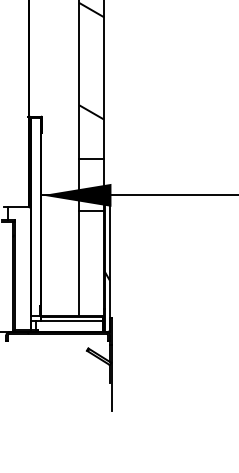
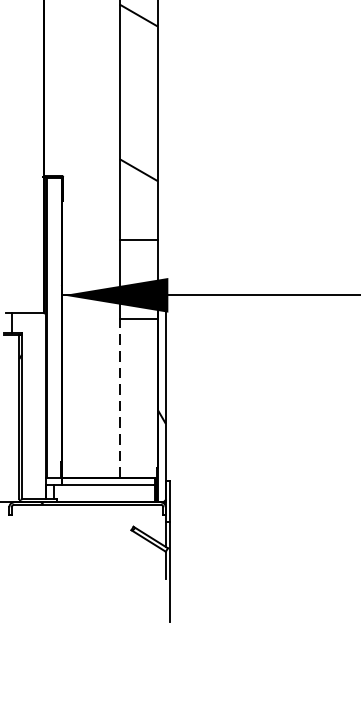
line: (79, 263) -> (120, 398), solid -> dashed

